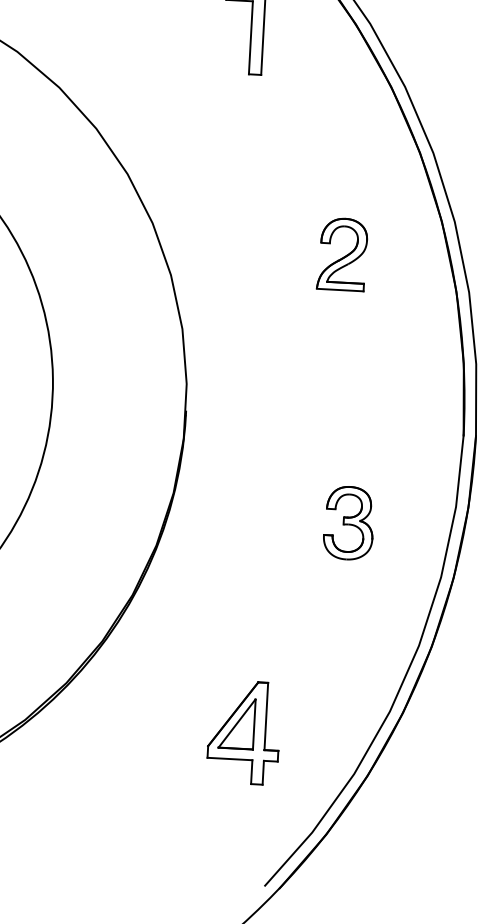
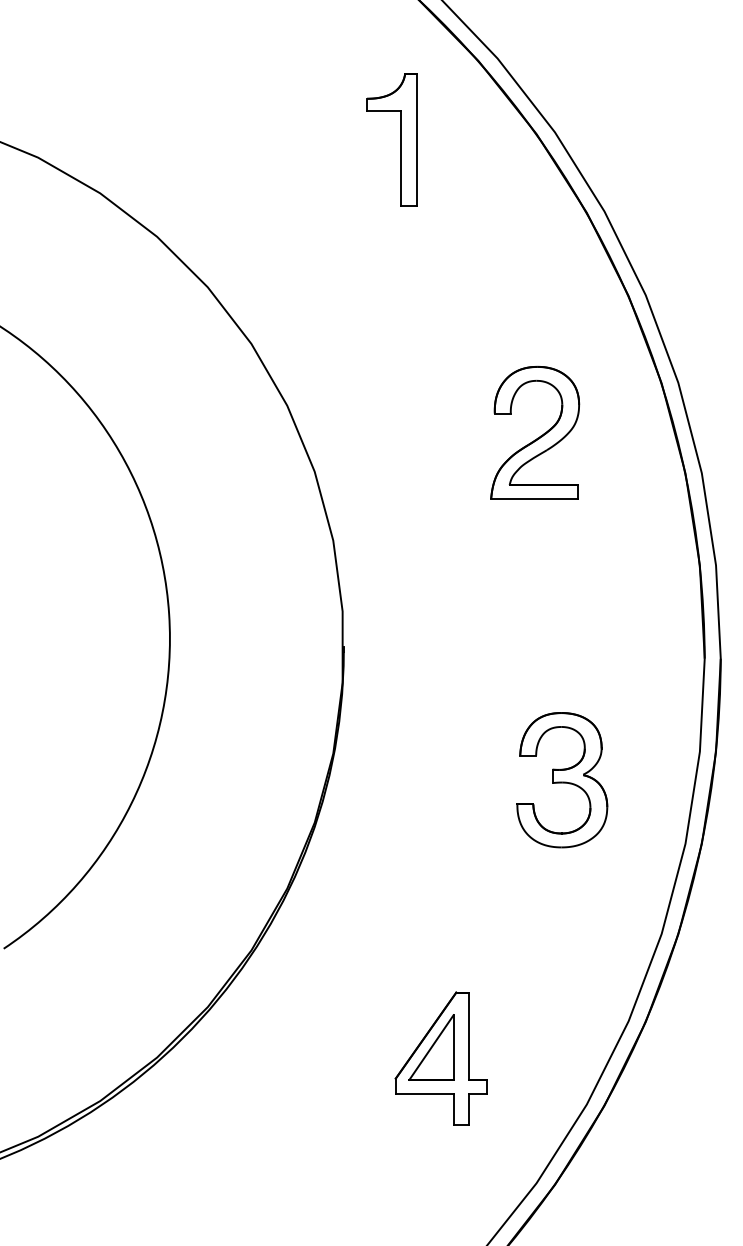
part: (342, 254) -> (535, 432), size x1.43
part: (349, 523) -> (562, 780), size x1.43

